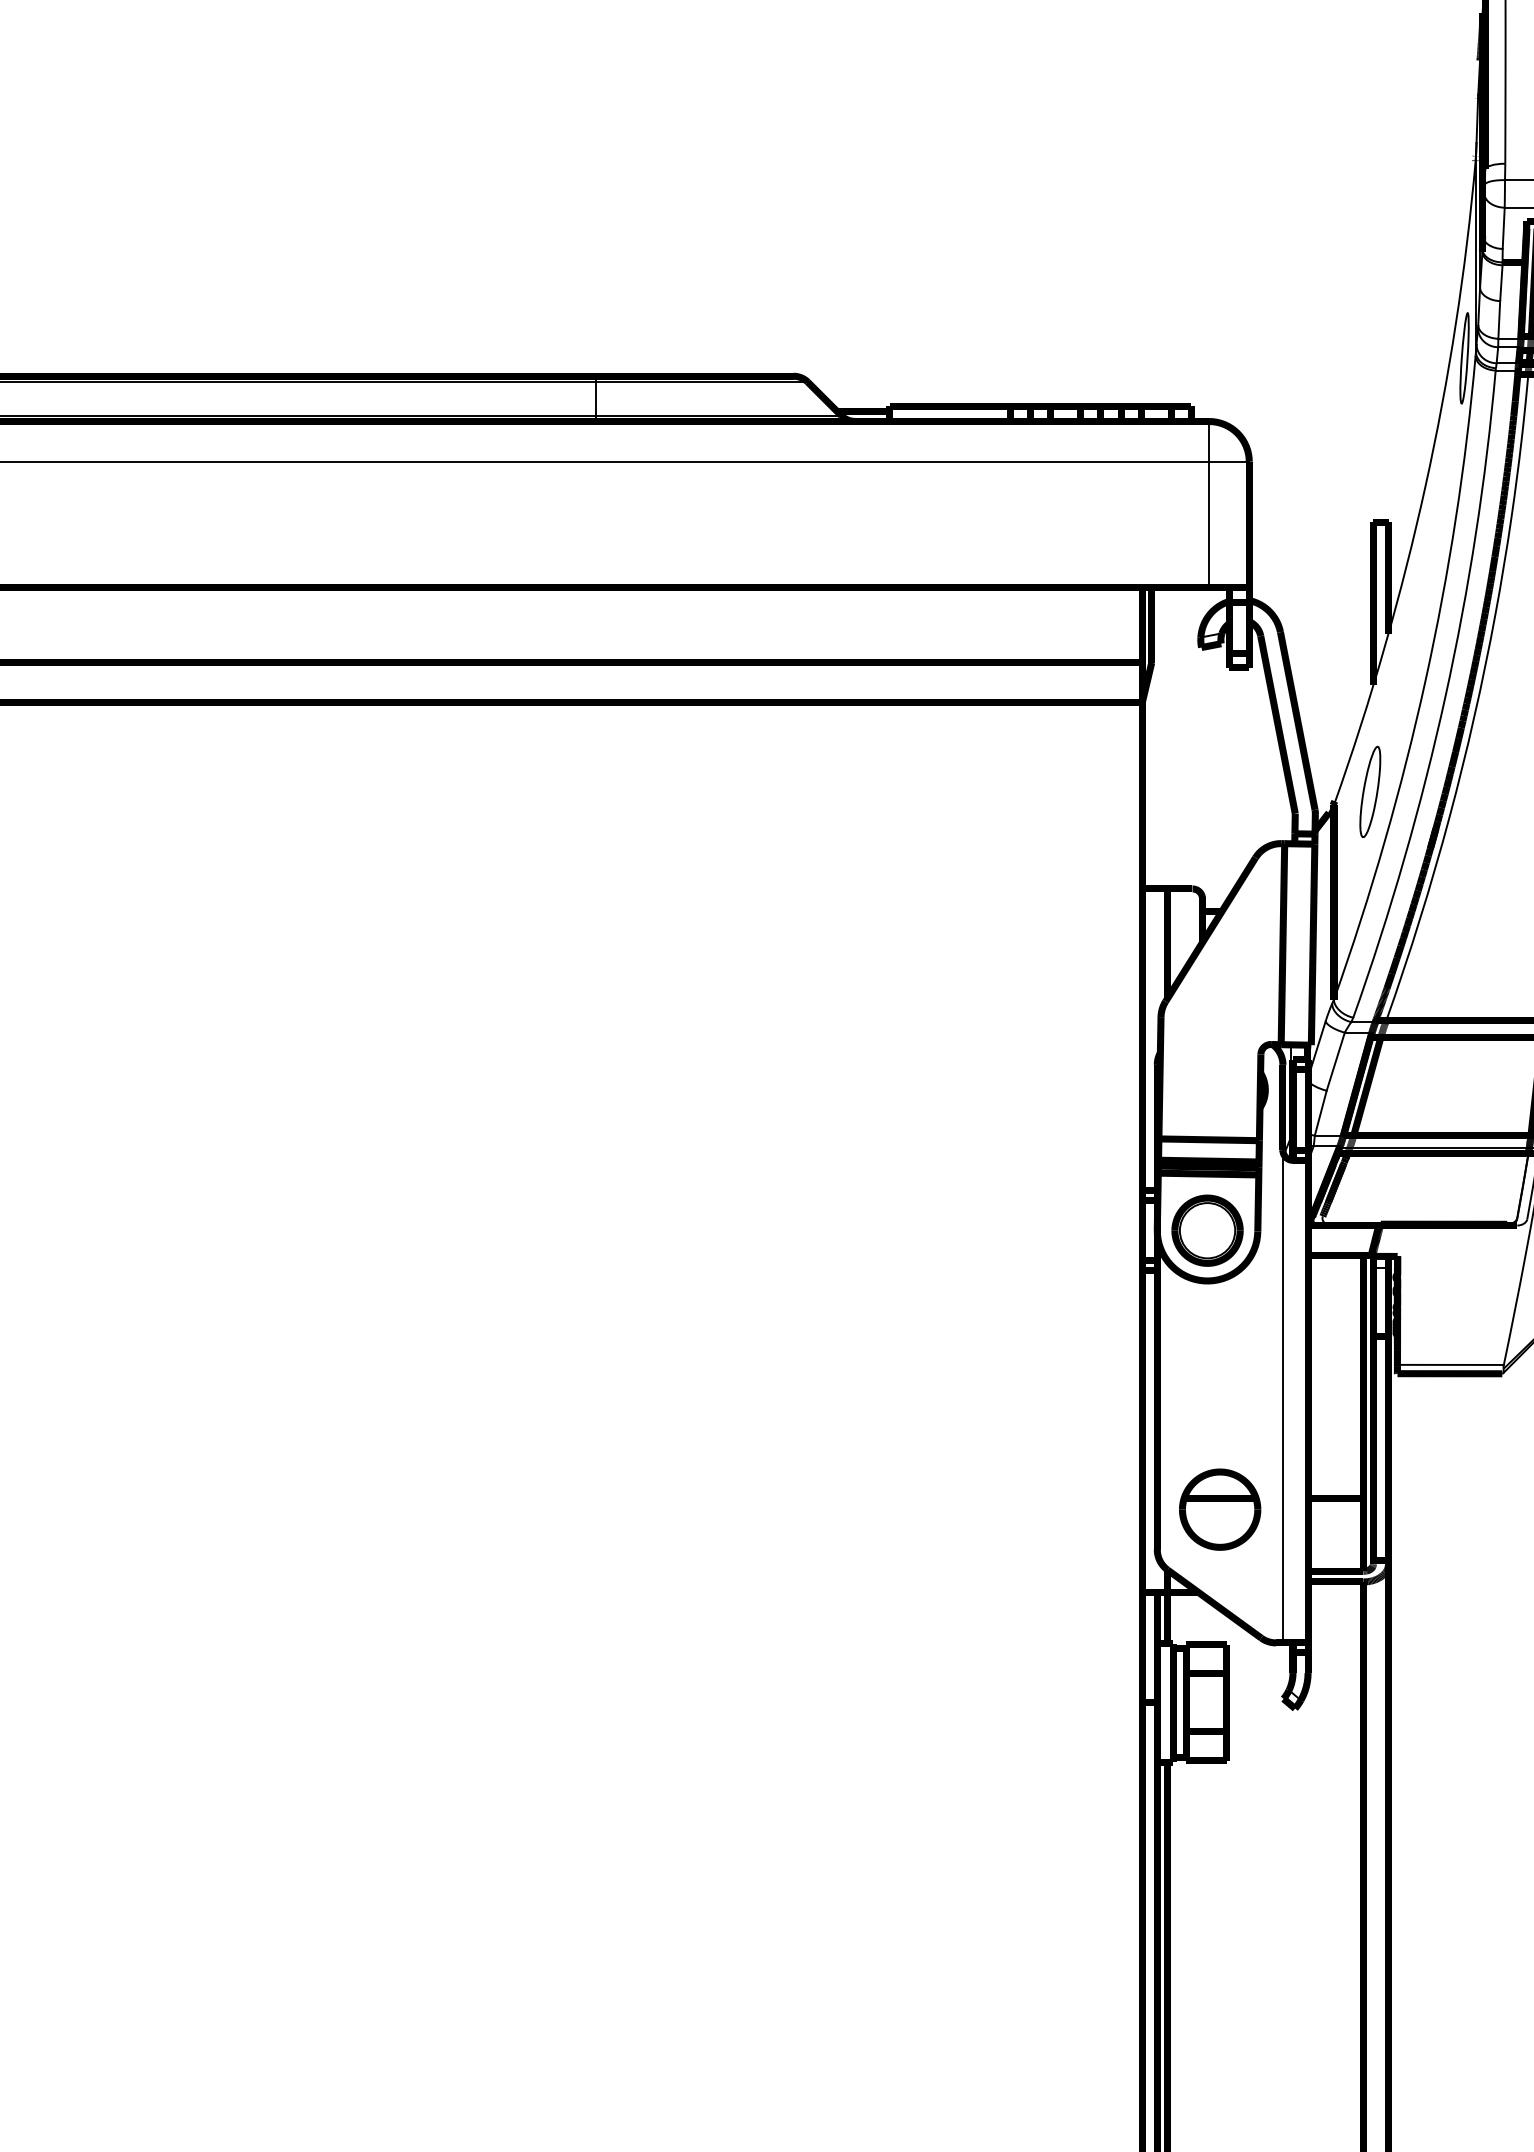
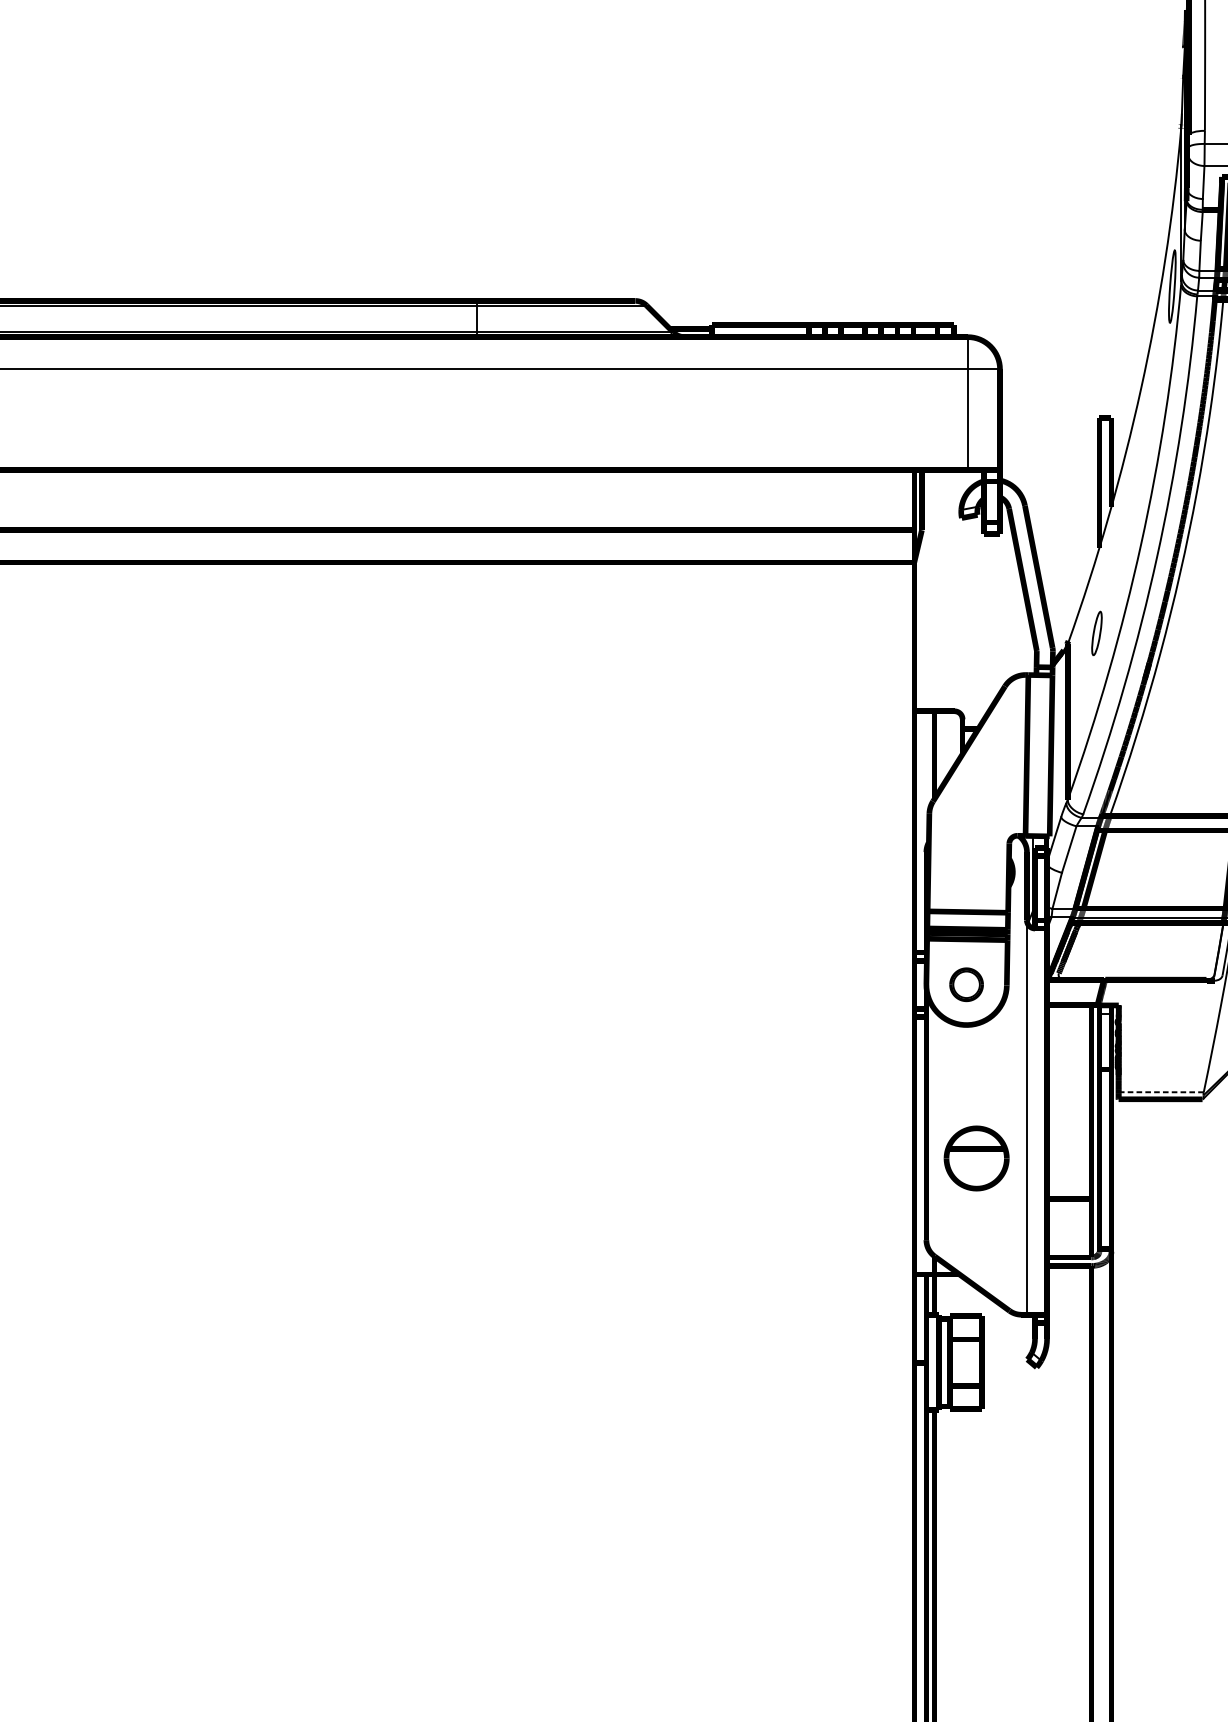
part: (1370, 791) -> (1097, 633), size x0.6
part: (1207, 1230) -> (966, 984), size x0.6
line: (1450, 1364) -> (1161, 1091), solid -> dashed
part: (1220, 1509) -> (976, 1158), moved

